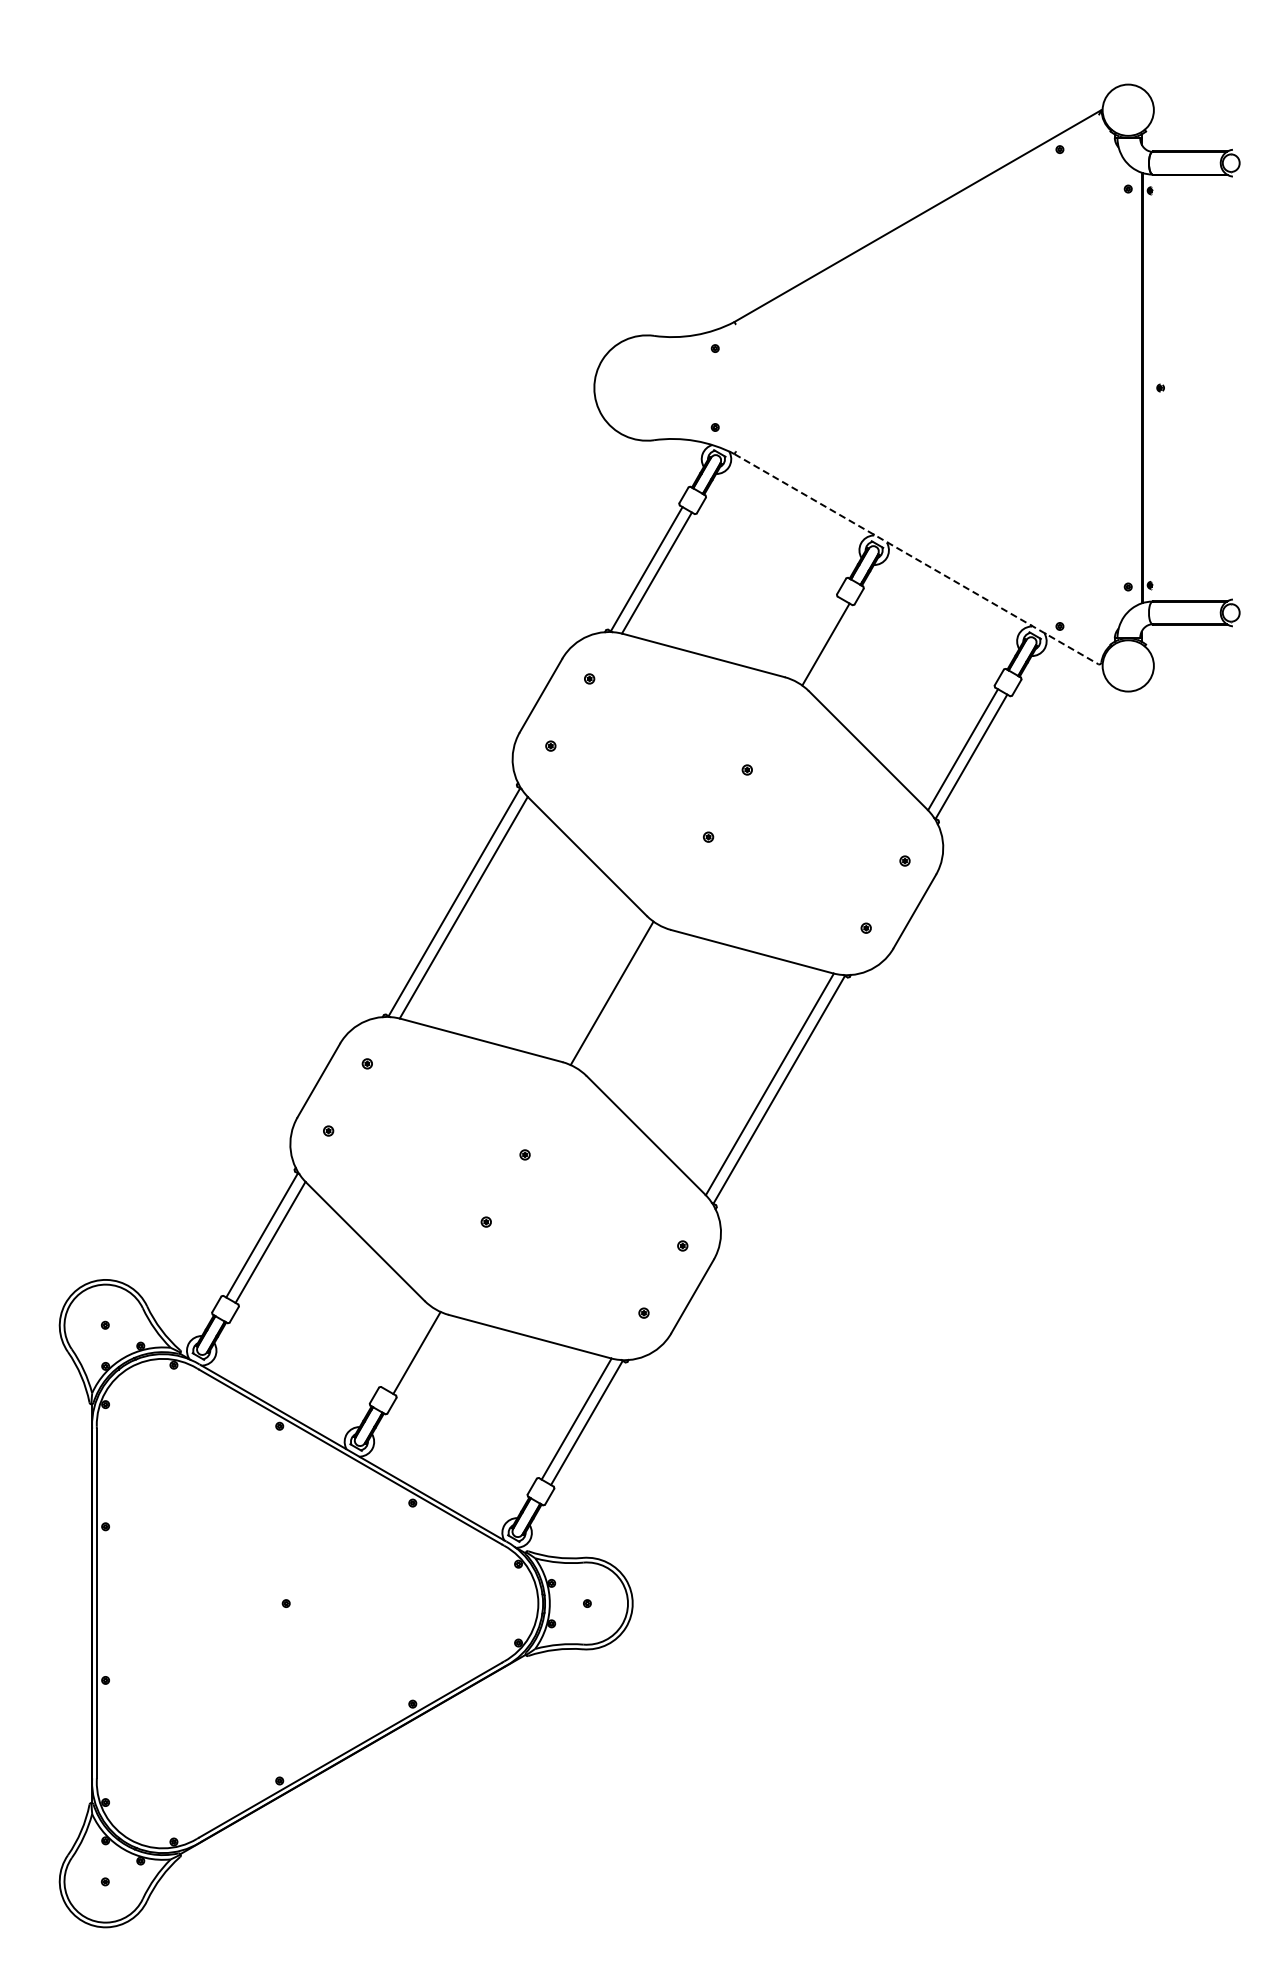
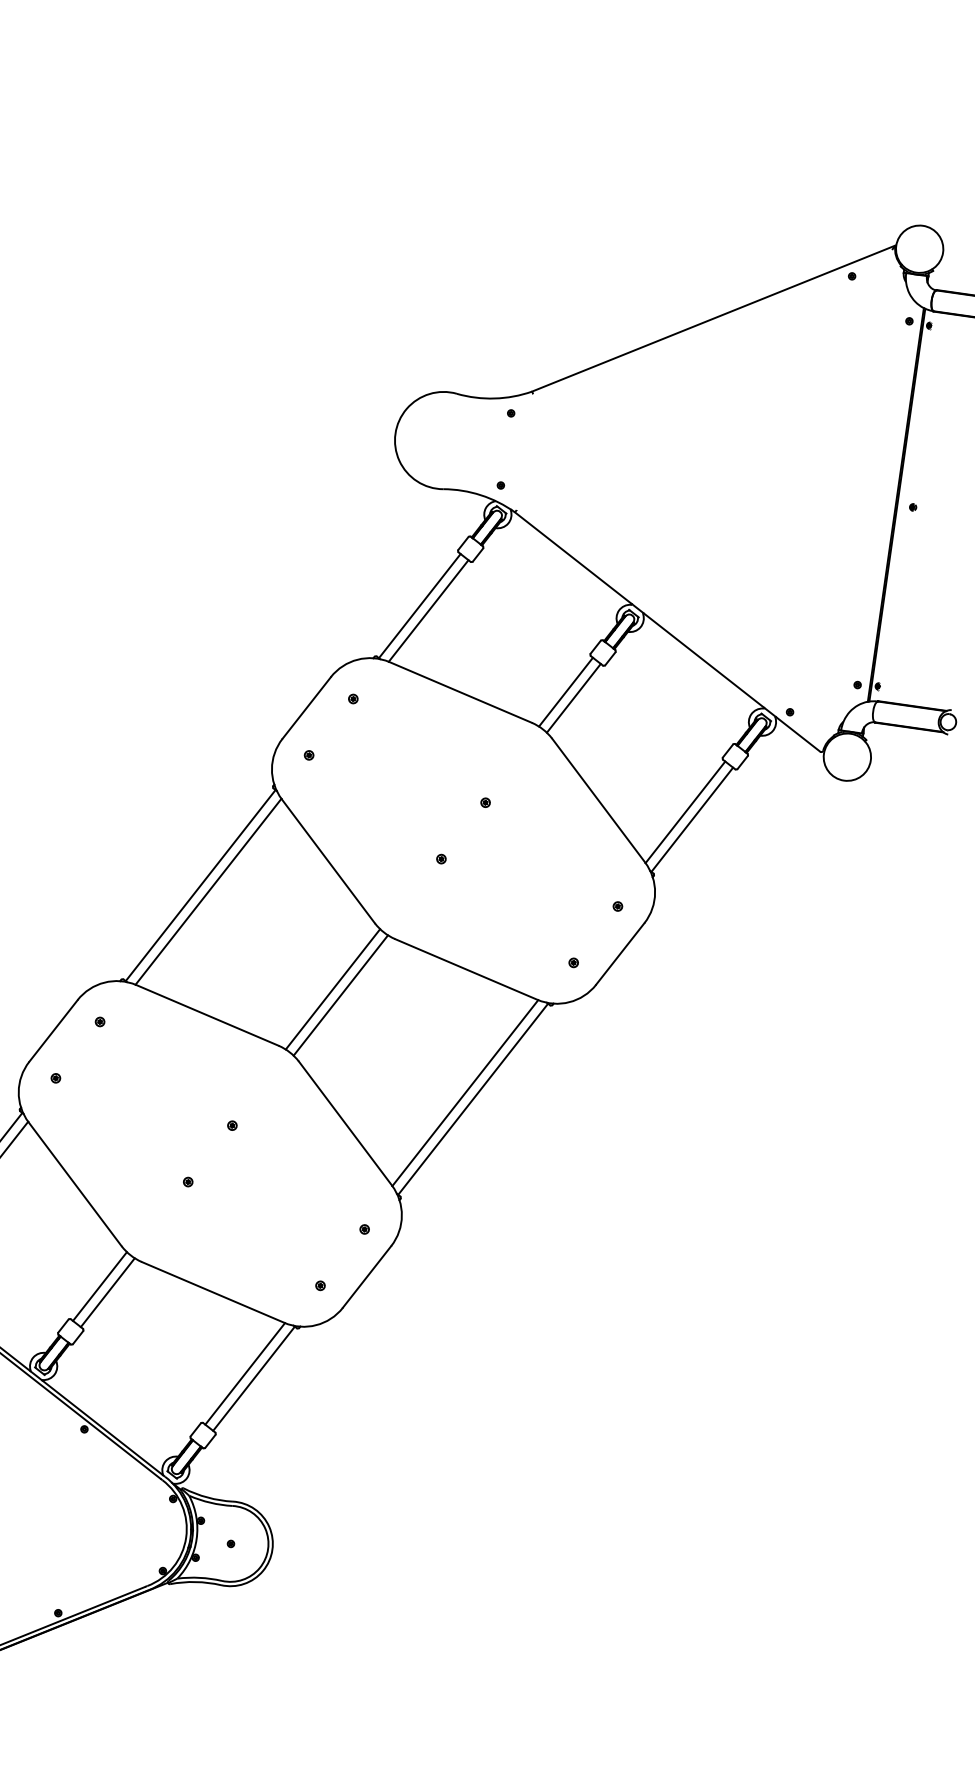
line: (916, 559) -> (667, 632), dashed -> solid
line: (816, 639) -> (565, 692), added
line: (621, 998) -> (340, 995), added
line: (407, 1347) -> (99, 1286), added

